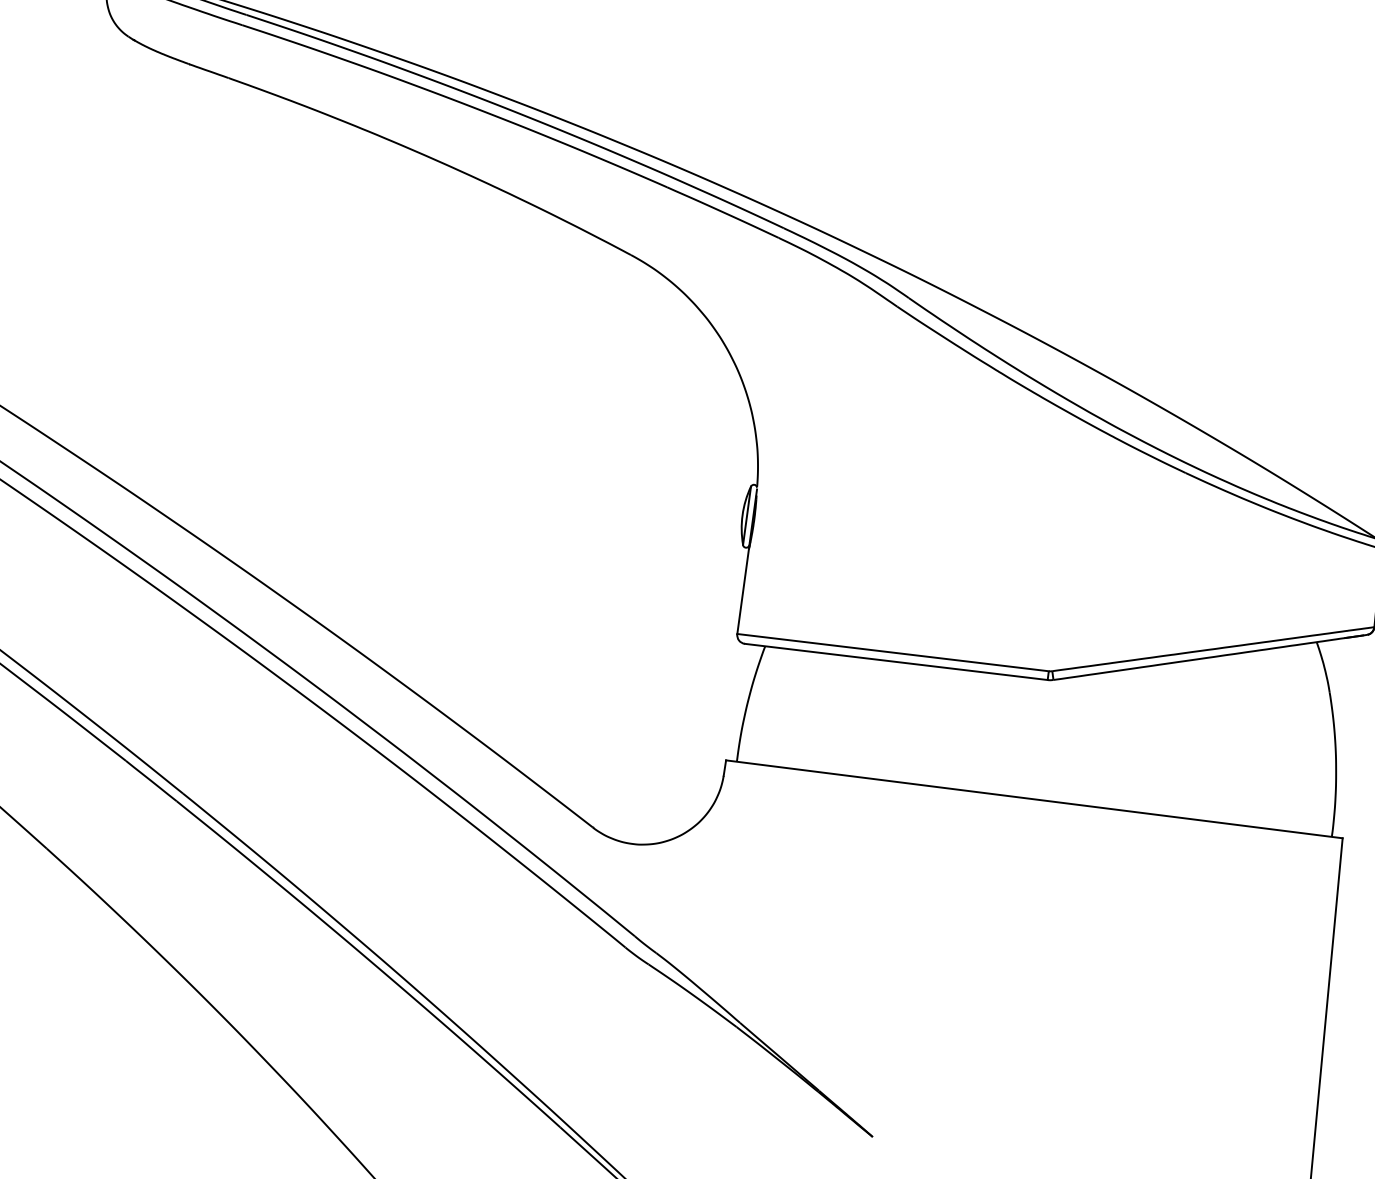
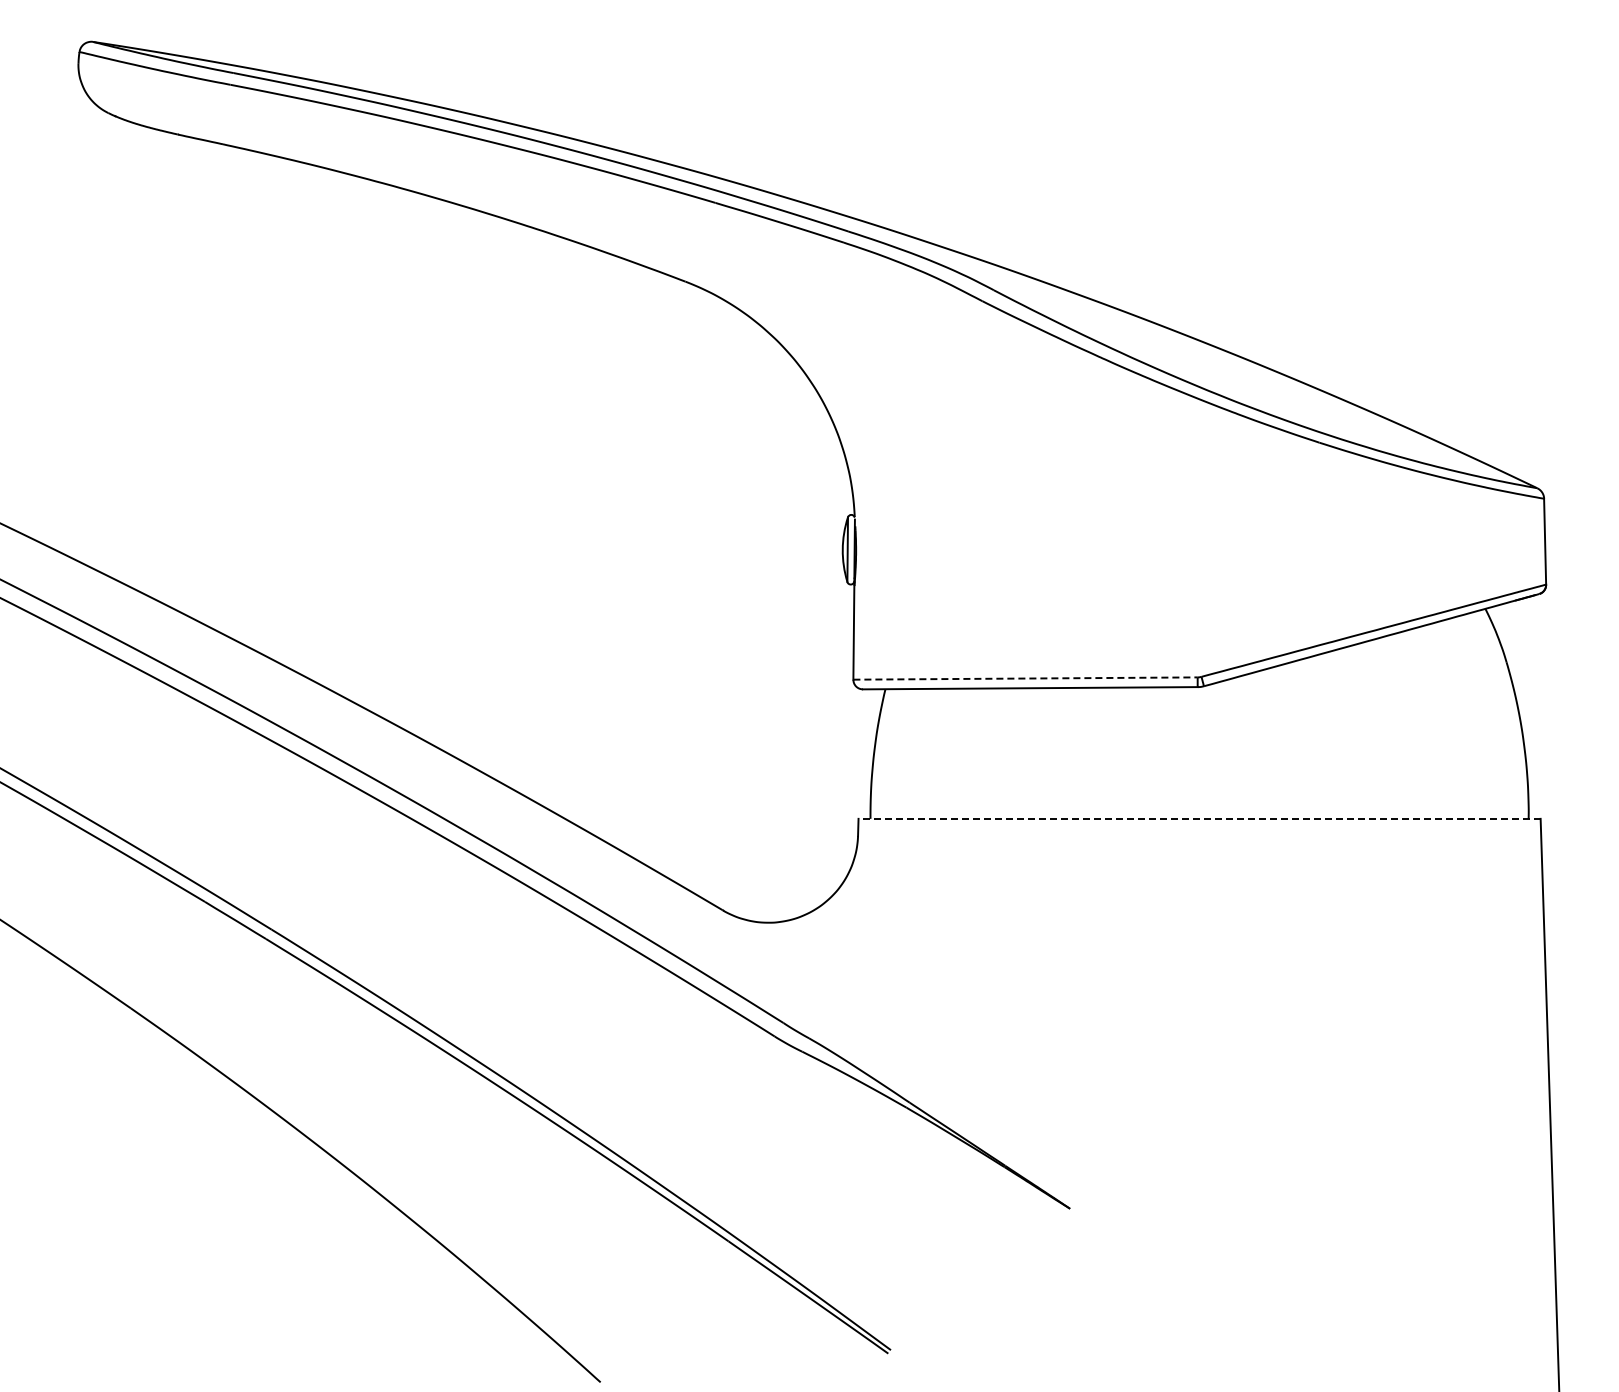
line: (893, 652) -> (1026, 678), solid -> dashed
line: (1034, 799) -> (1199, 818), solid -> dashed

